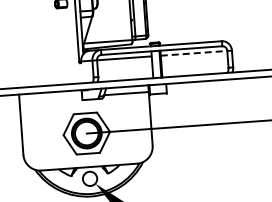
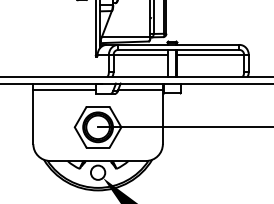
line: (196, 53) -> (213, 55), dashed -> solid
line: (50, 99) -> (64, 90), added

